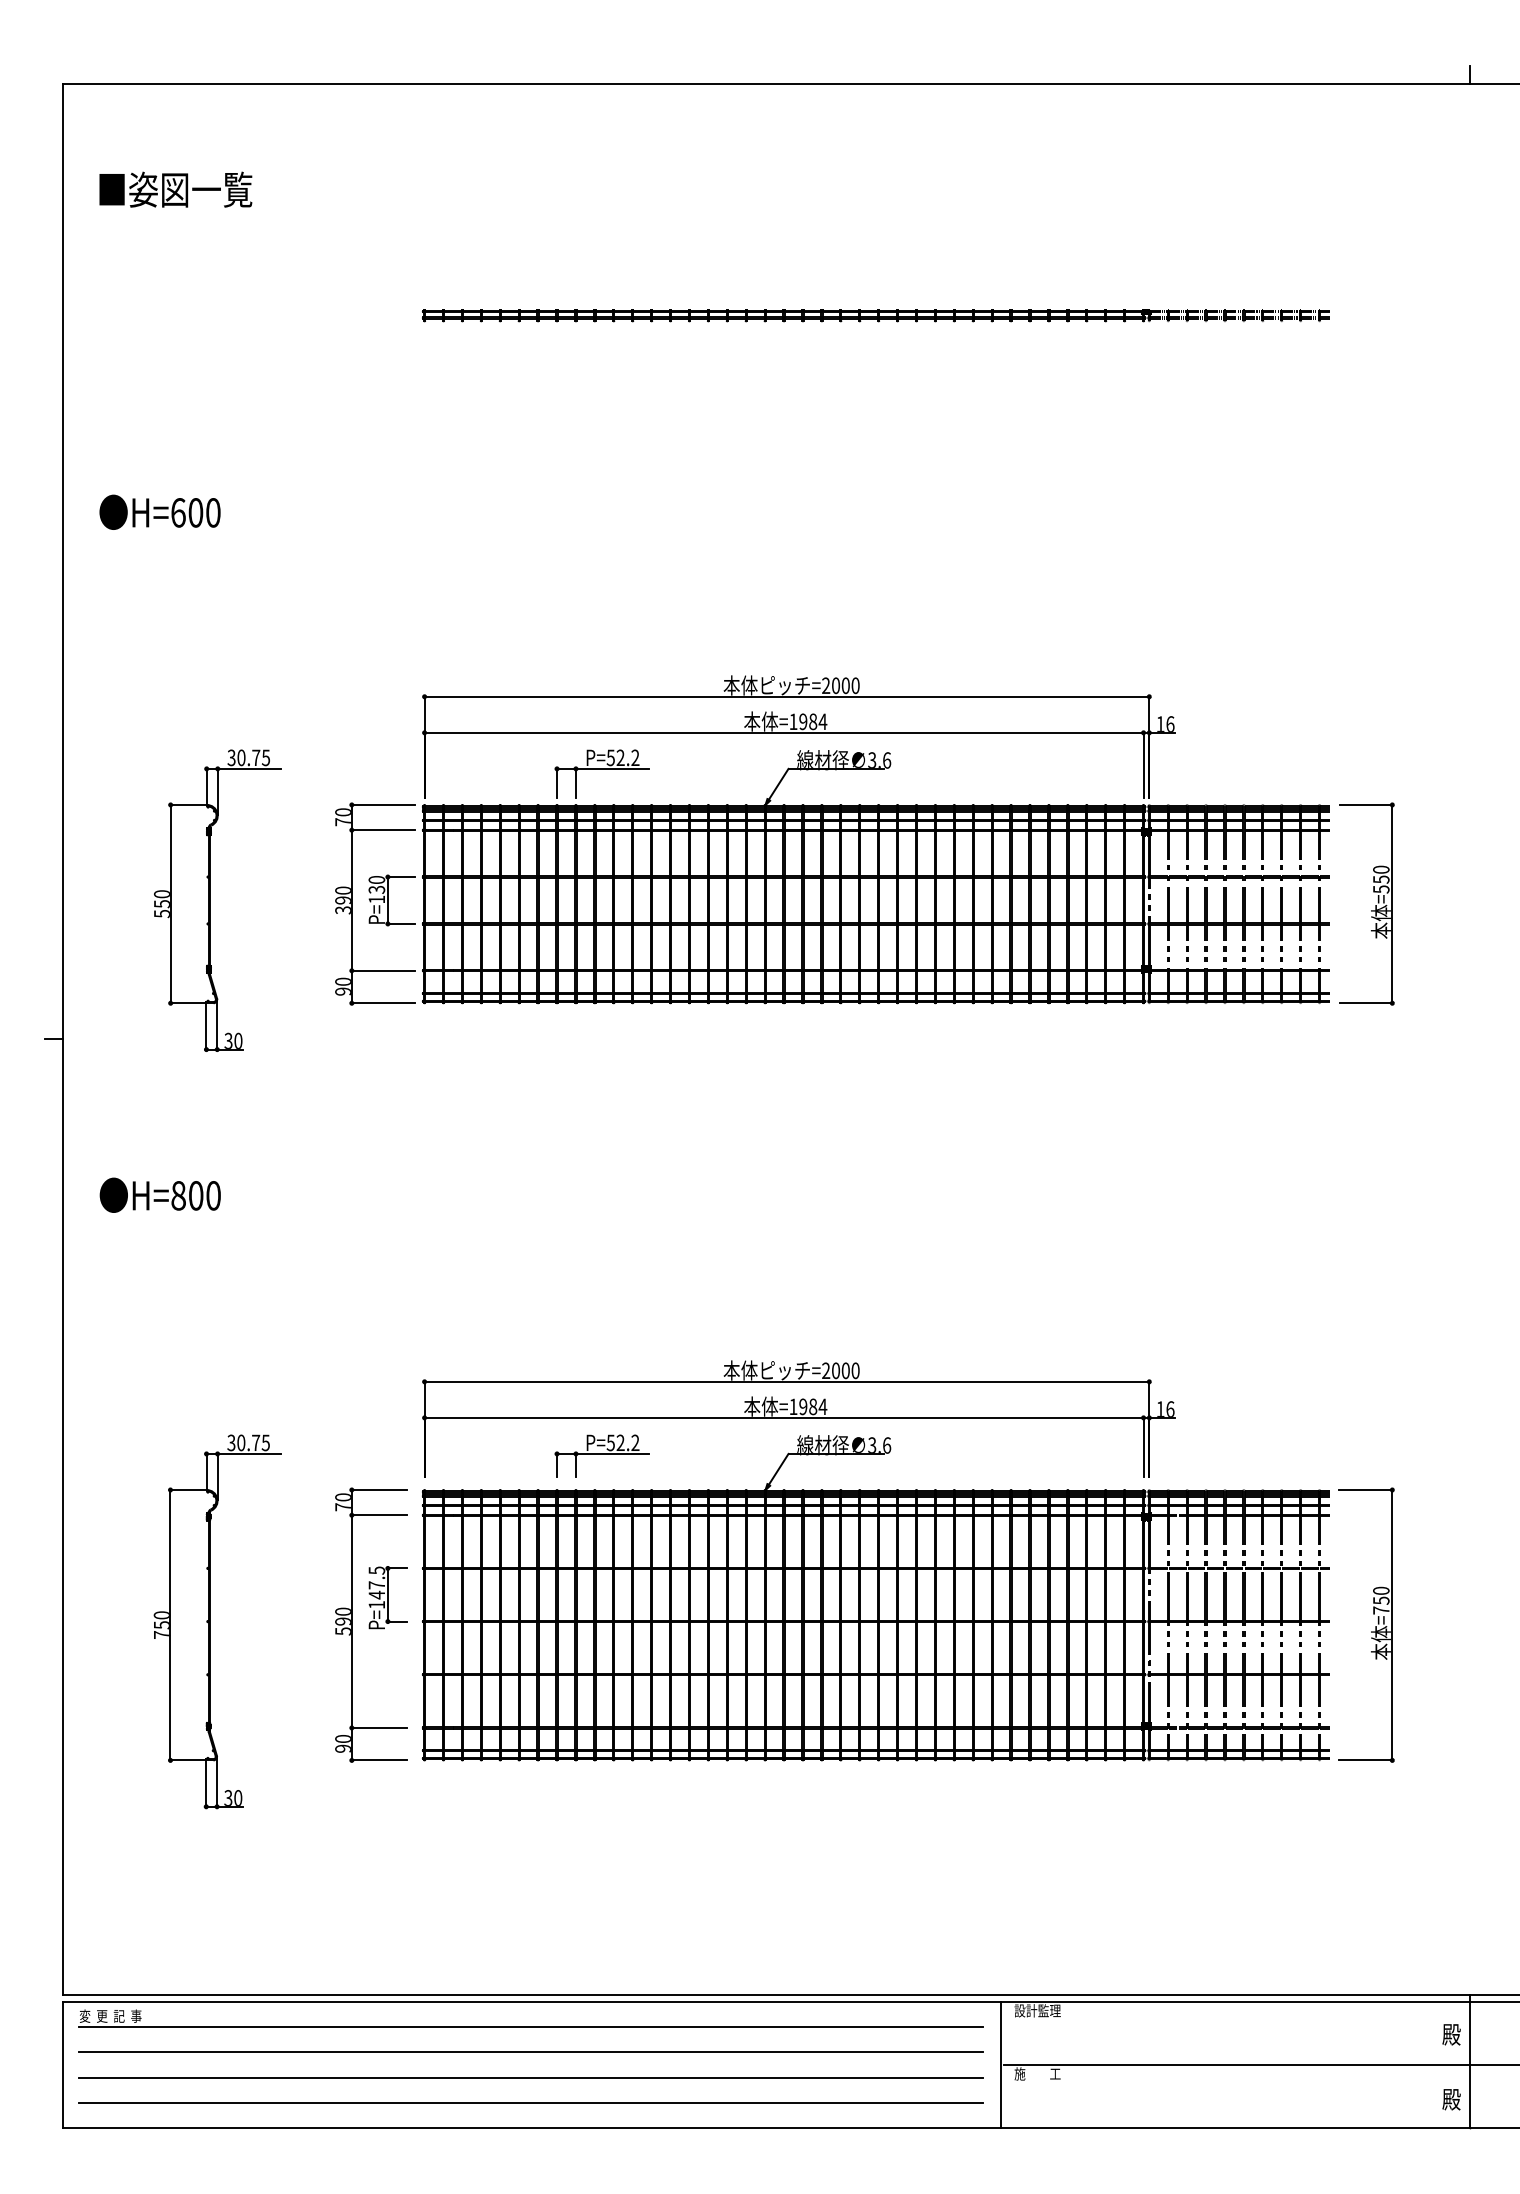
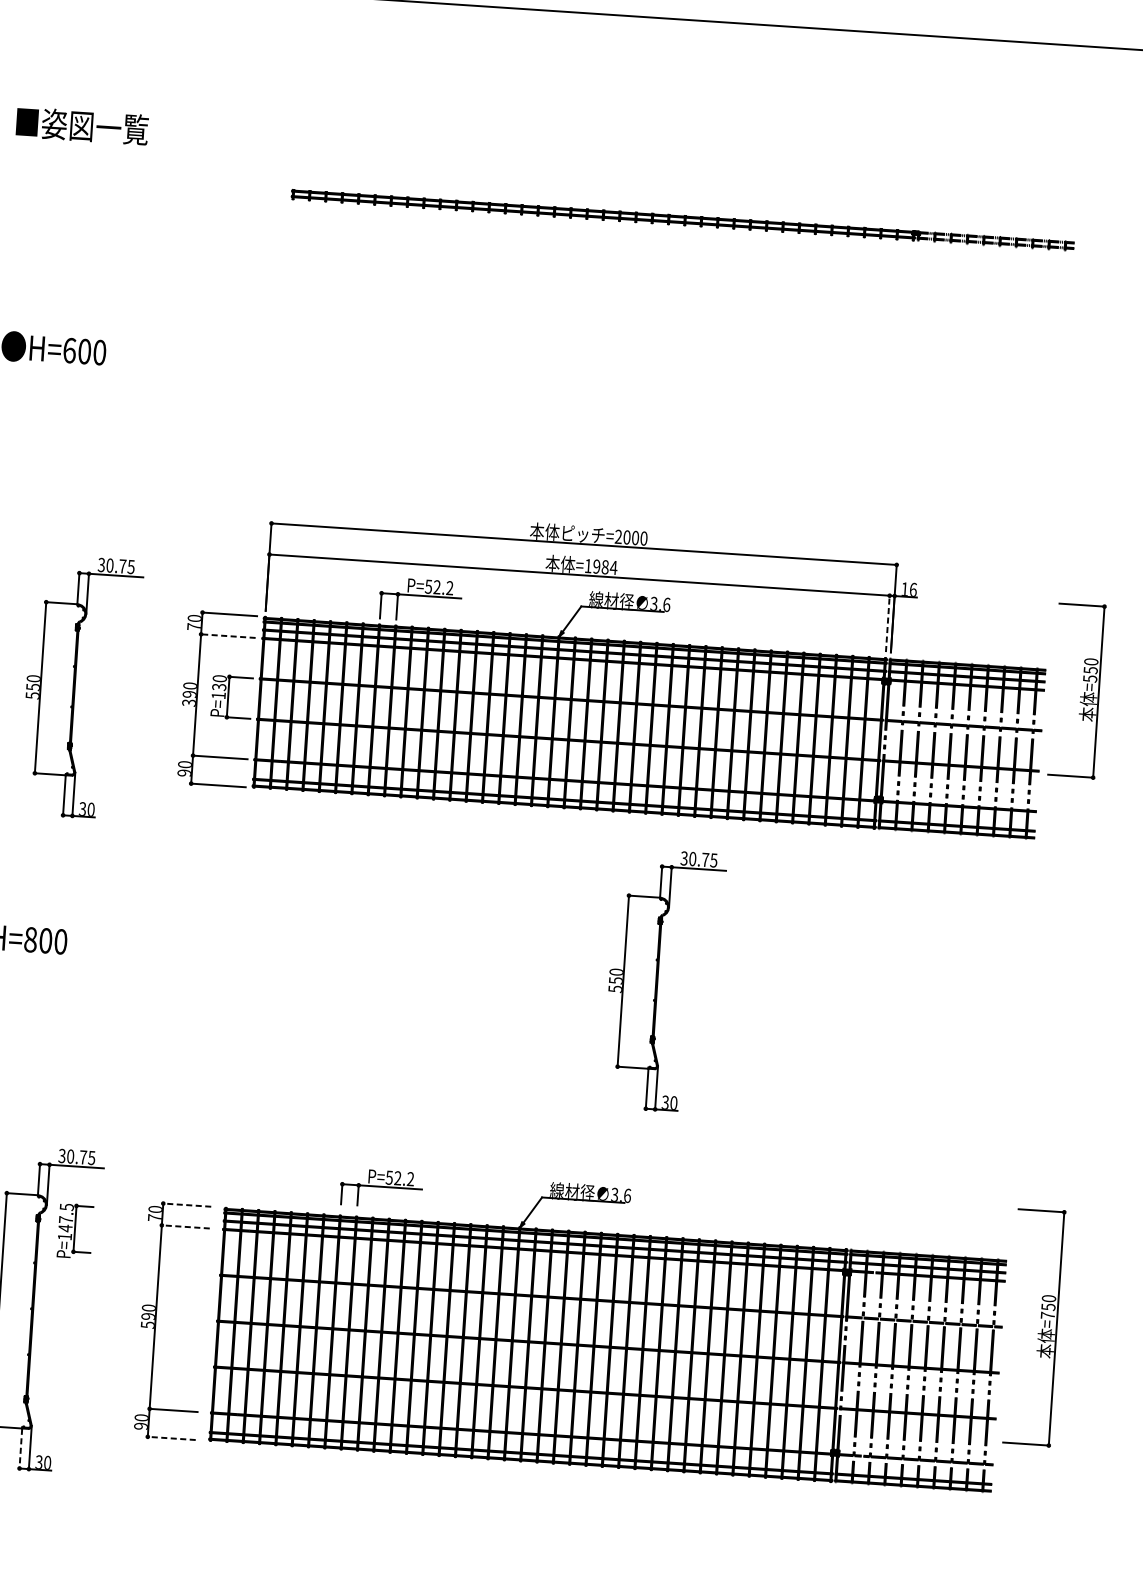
text: (175, 189) -> (82, 125), moved
line: (1143, 765) -> (887, 623), solid -> dashed
line: (383, 830) -> (228, 636), solid -> dashed
part: (1371, 910) -> (1080, 696), moved
part: (905, 1194) -> (657, 980), added
part: (798, 1418) -> (552, 1167), removed
line: (379, 1490) -> (187, 1205), solid -> dashed
line: (379, 1515) -> (185, 1227), solid -> dashed
part: (387, 1597) -> (74, 1231), moved
part: (1371, 1631) -> (1038, 1333), moved
line: (379, 1760) -> (171, 1438), solid -> dashed
line: (206, 1784) -> (21, 1449), solid -> dashed

